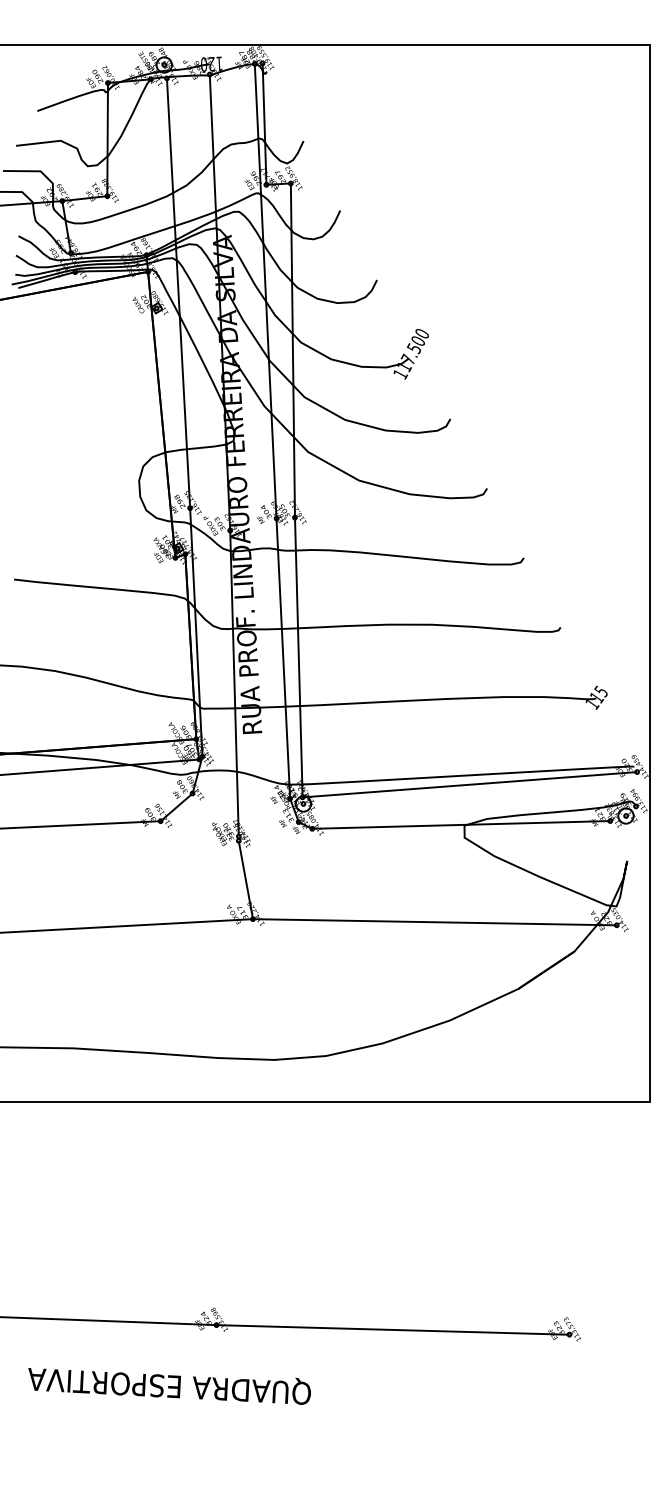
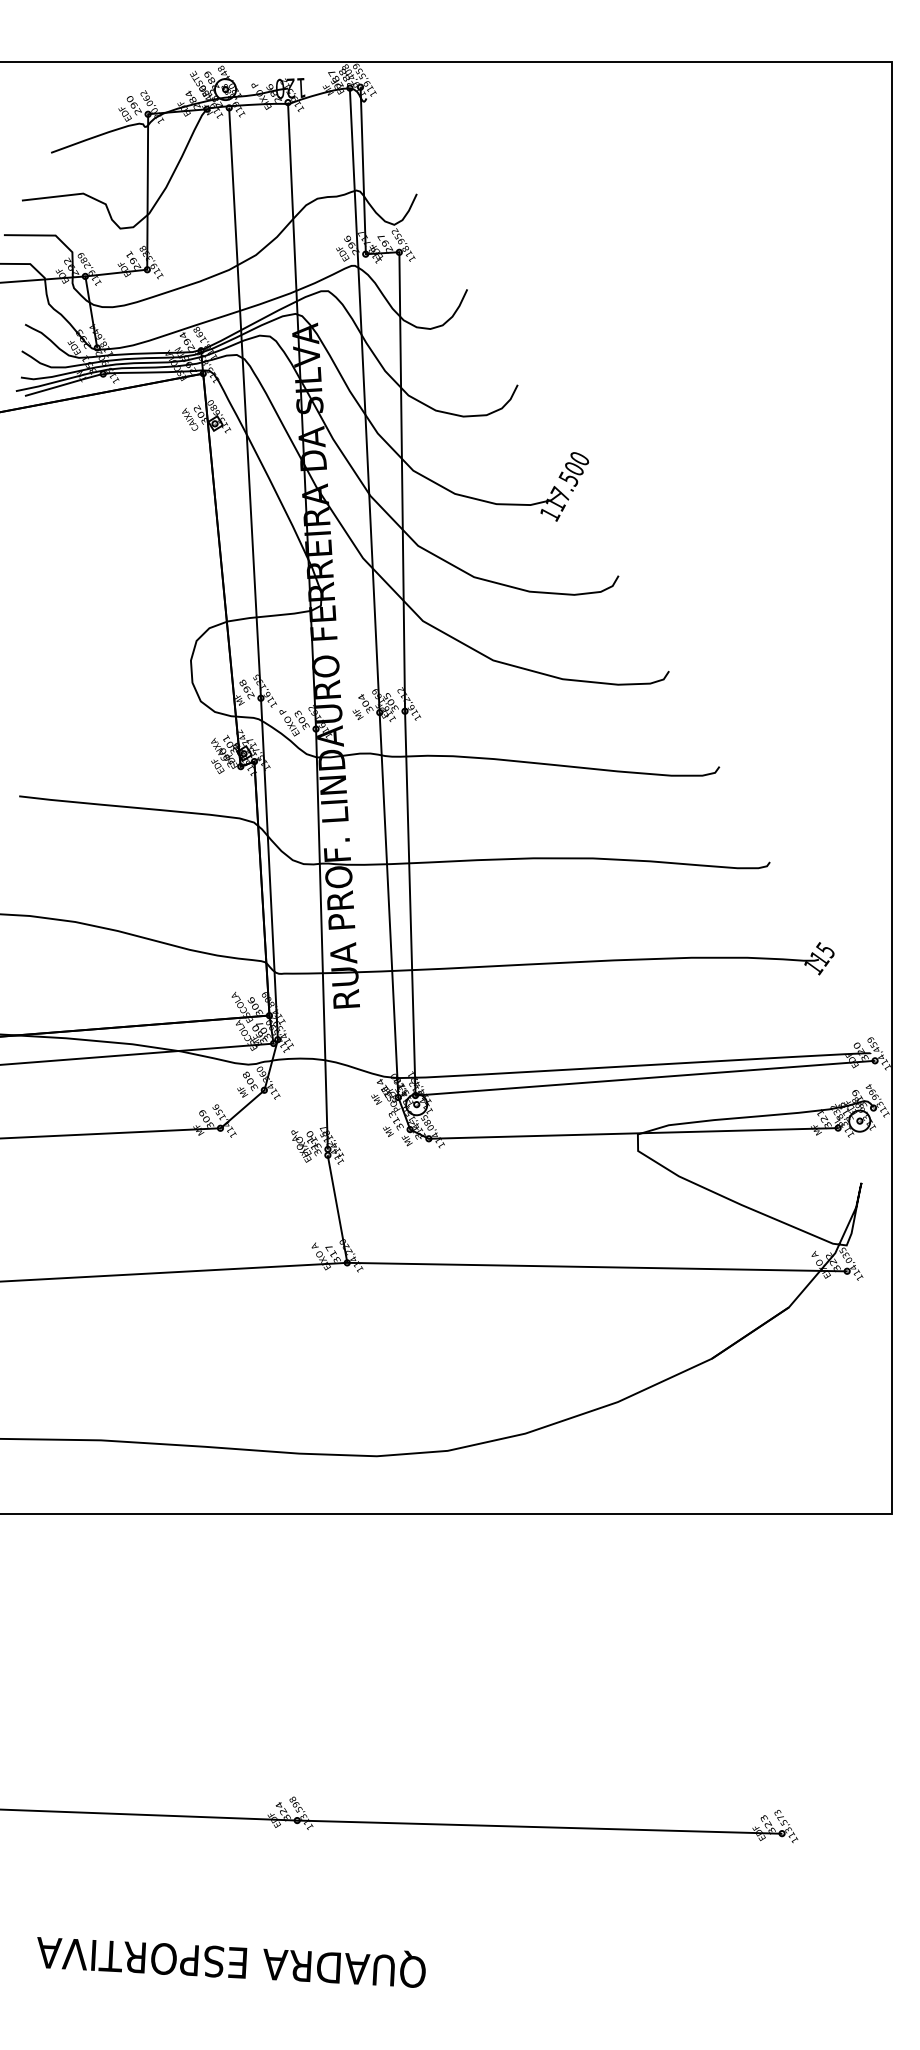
text: (169, 1386) -> (231, 1962), moved

